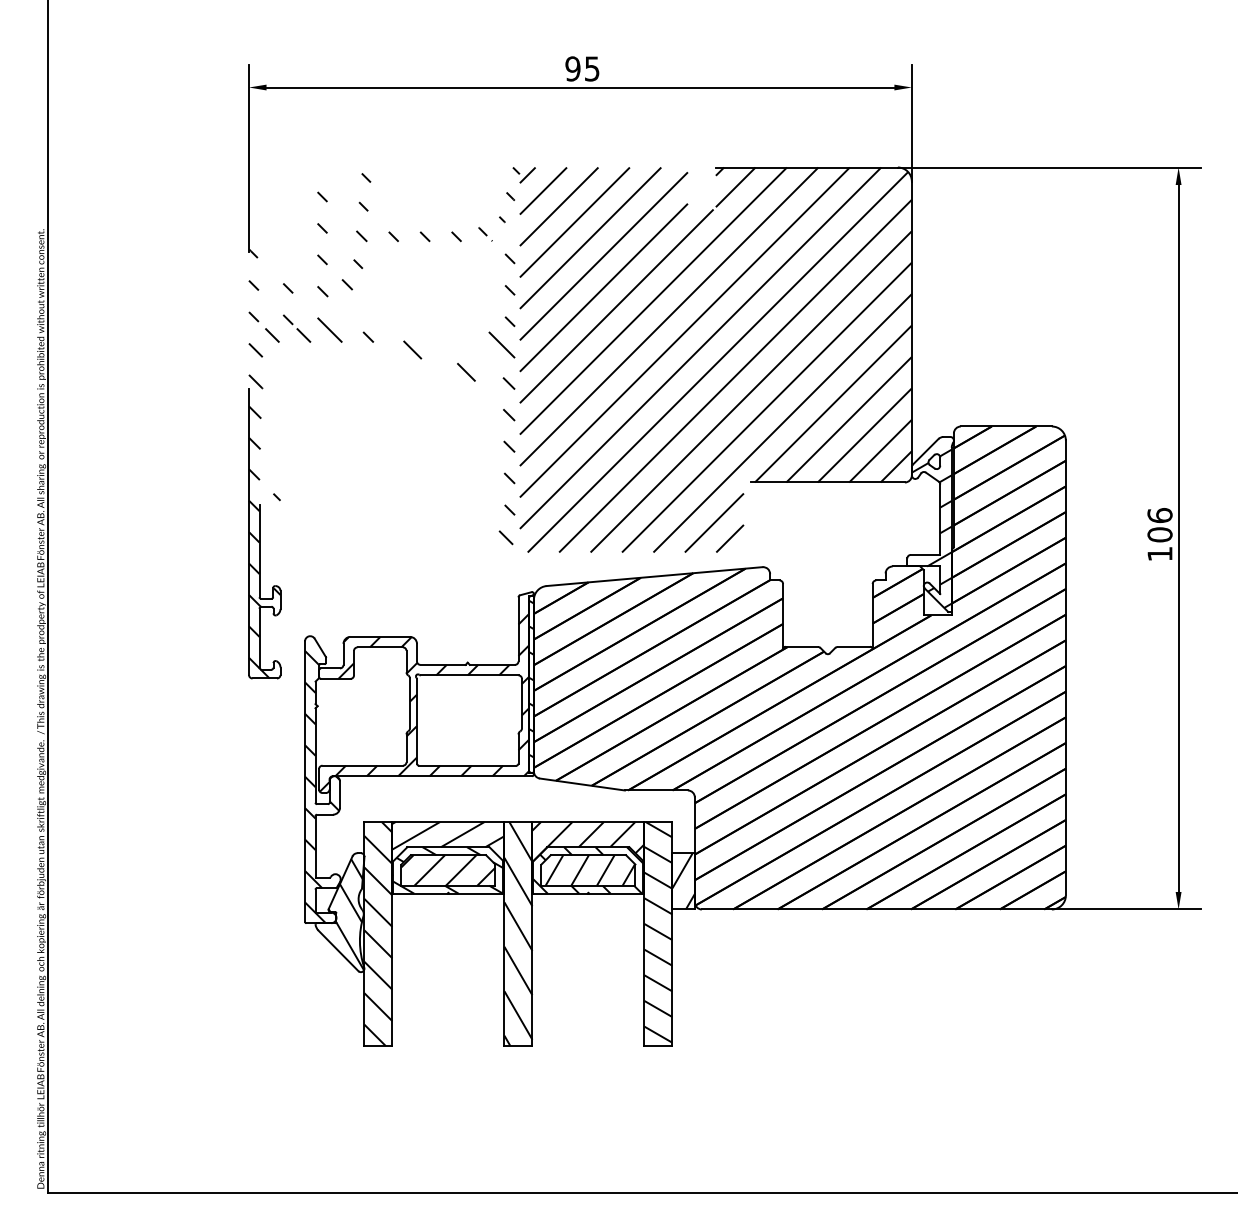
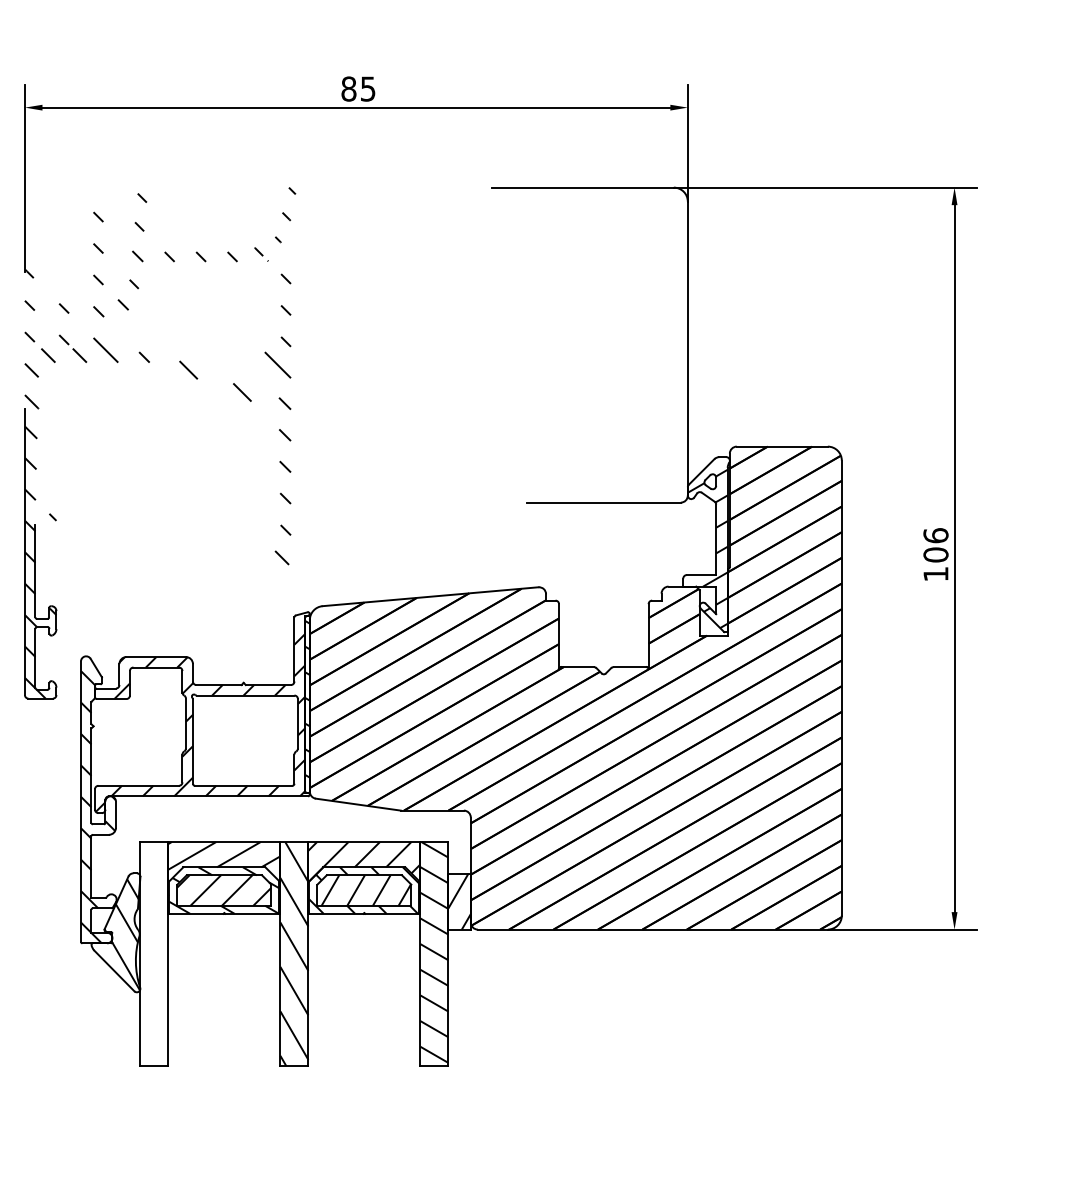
text: (572, 68) -> (348, 88), 95 -> 85
hatch: (715, 359) -> (491, 379), removed
hatch: (378, 933) -> (154, 953), removed

